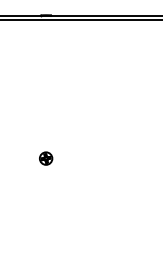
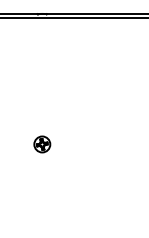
part: (45, 158) -> (41, 144), size x1.4

